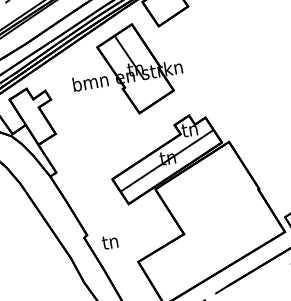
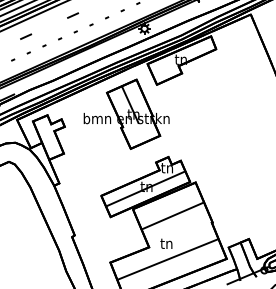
line: (206, 188) -> (172, 215), added
text: (110, 241) -> (166, 243), moved
line: (210, 245) -> (167, 259), added

